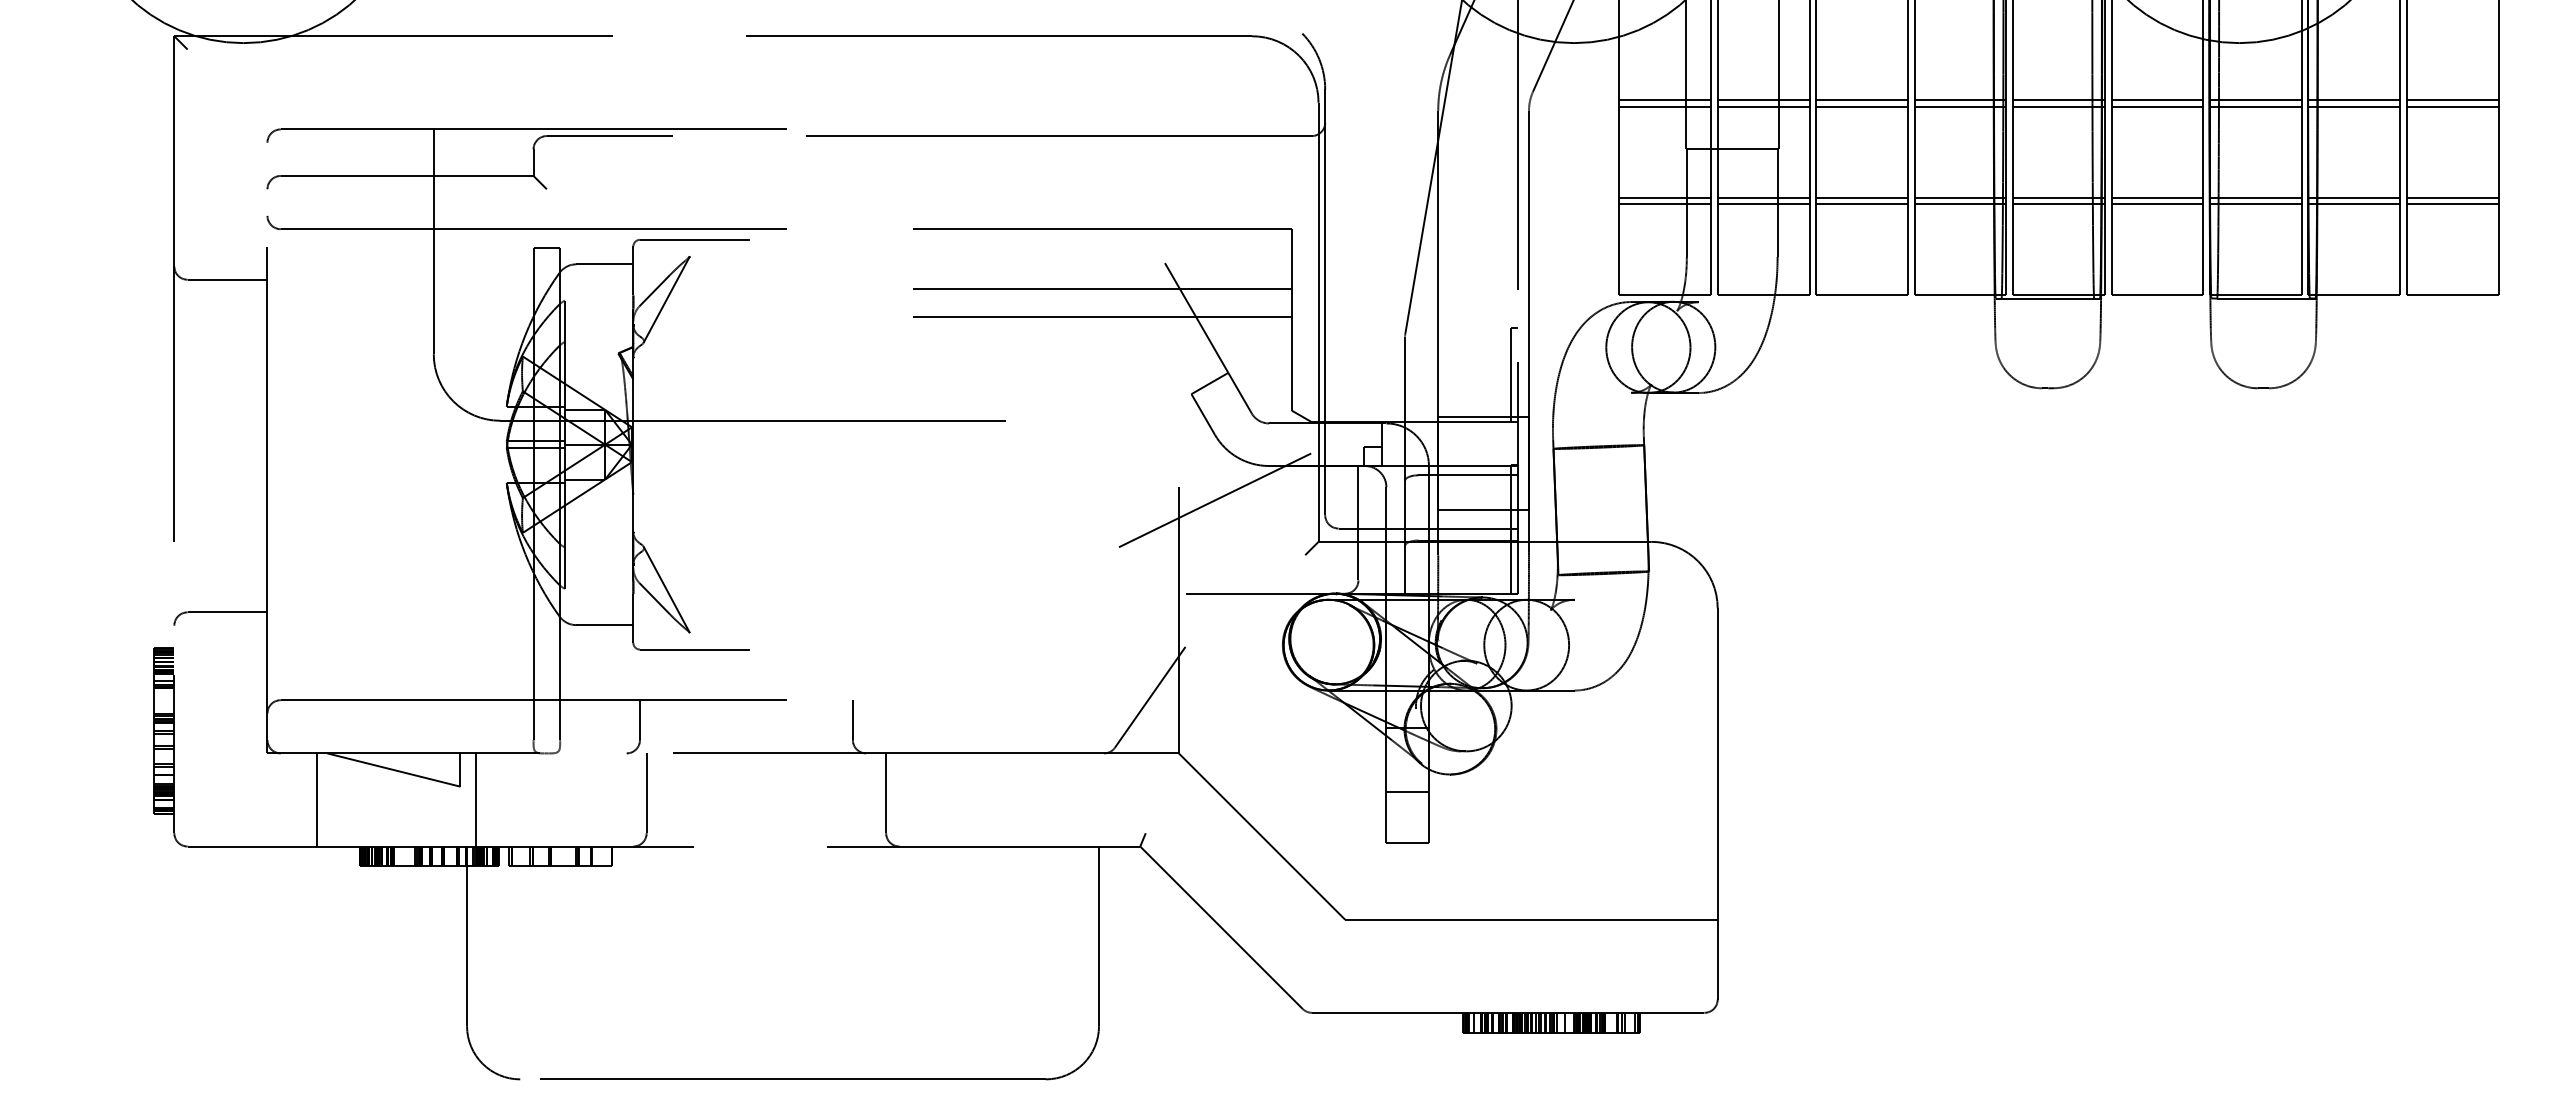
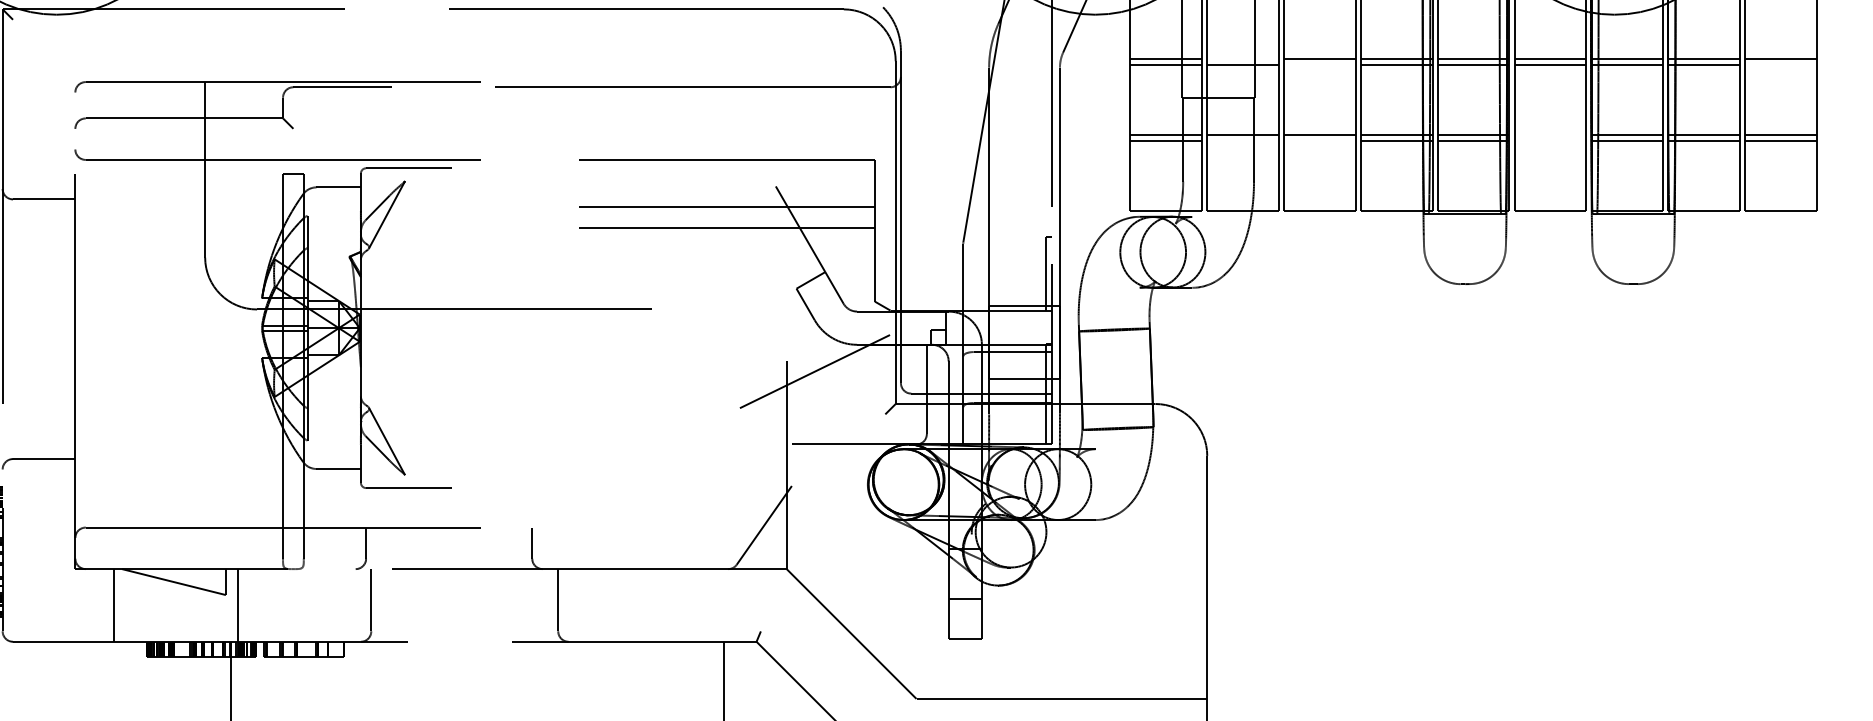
line: (1763, 100) -> (1243, 59), removed
line: (1861, 107) -> (1319, 64), removed
line: (2452, 107) -> (1780, 64), removed
line: (2157, 197) -> (1550, 135), removed
line: (1763, 204) -> (1243, 140), removed
line: (1861, 204) -> (1319, 140), removed
line: (2157, 204) -> (1550, 140), removed

